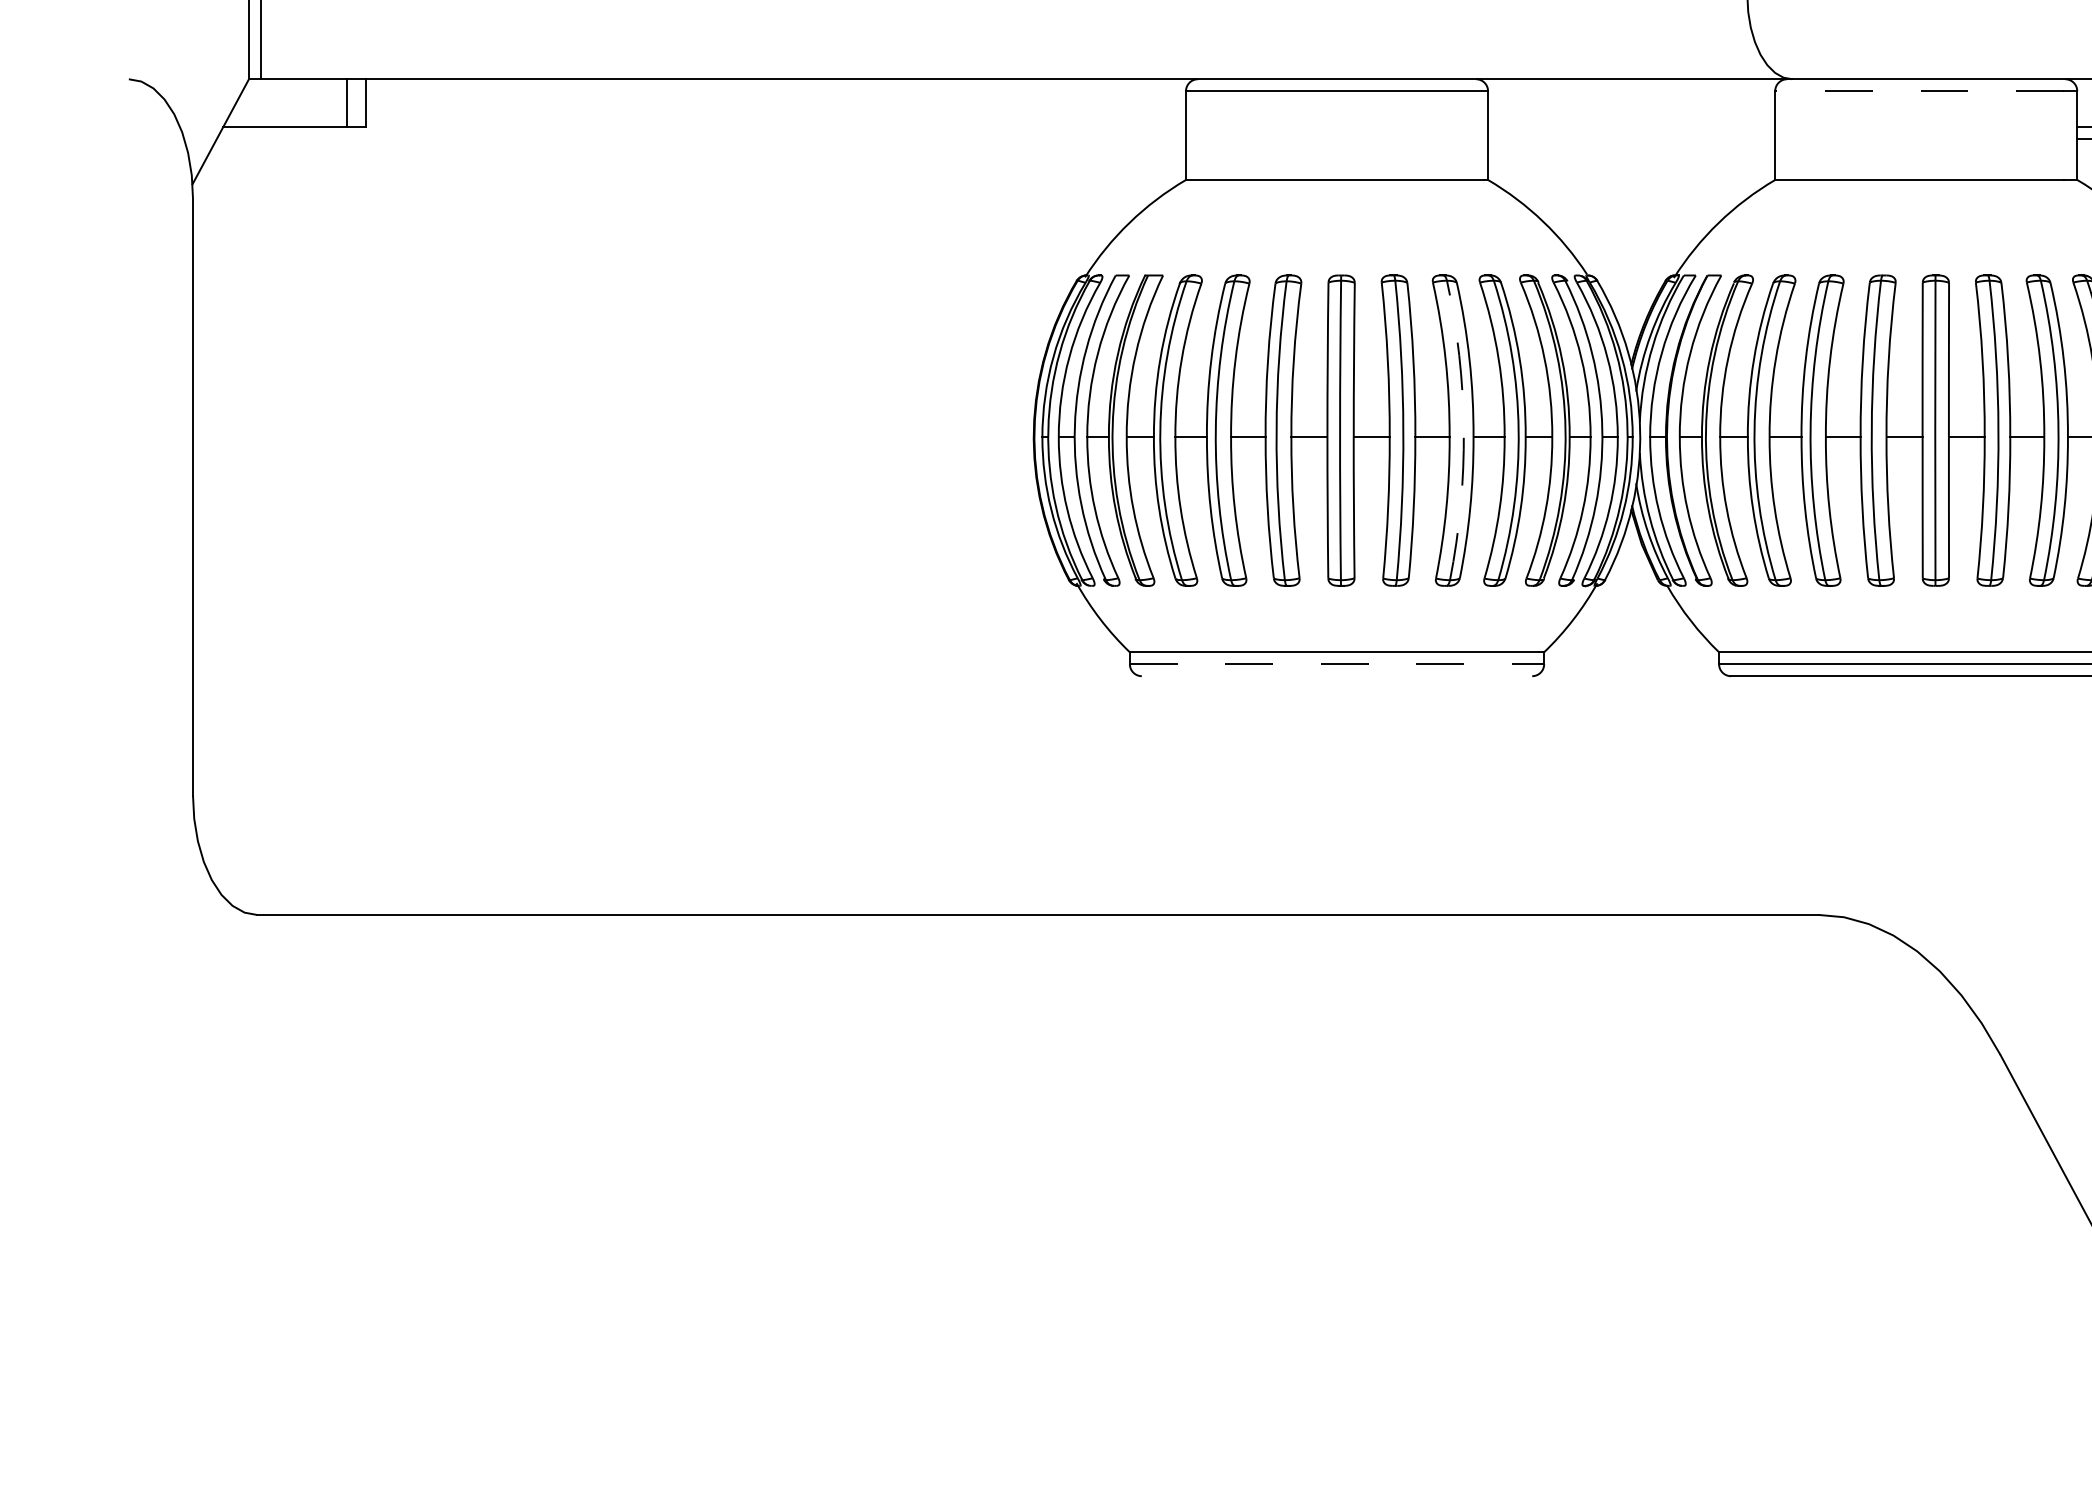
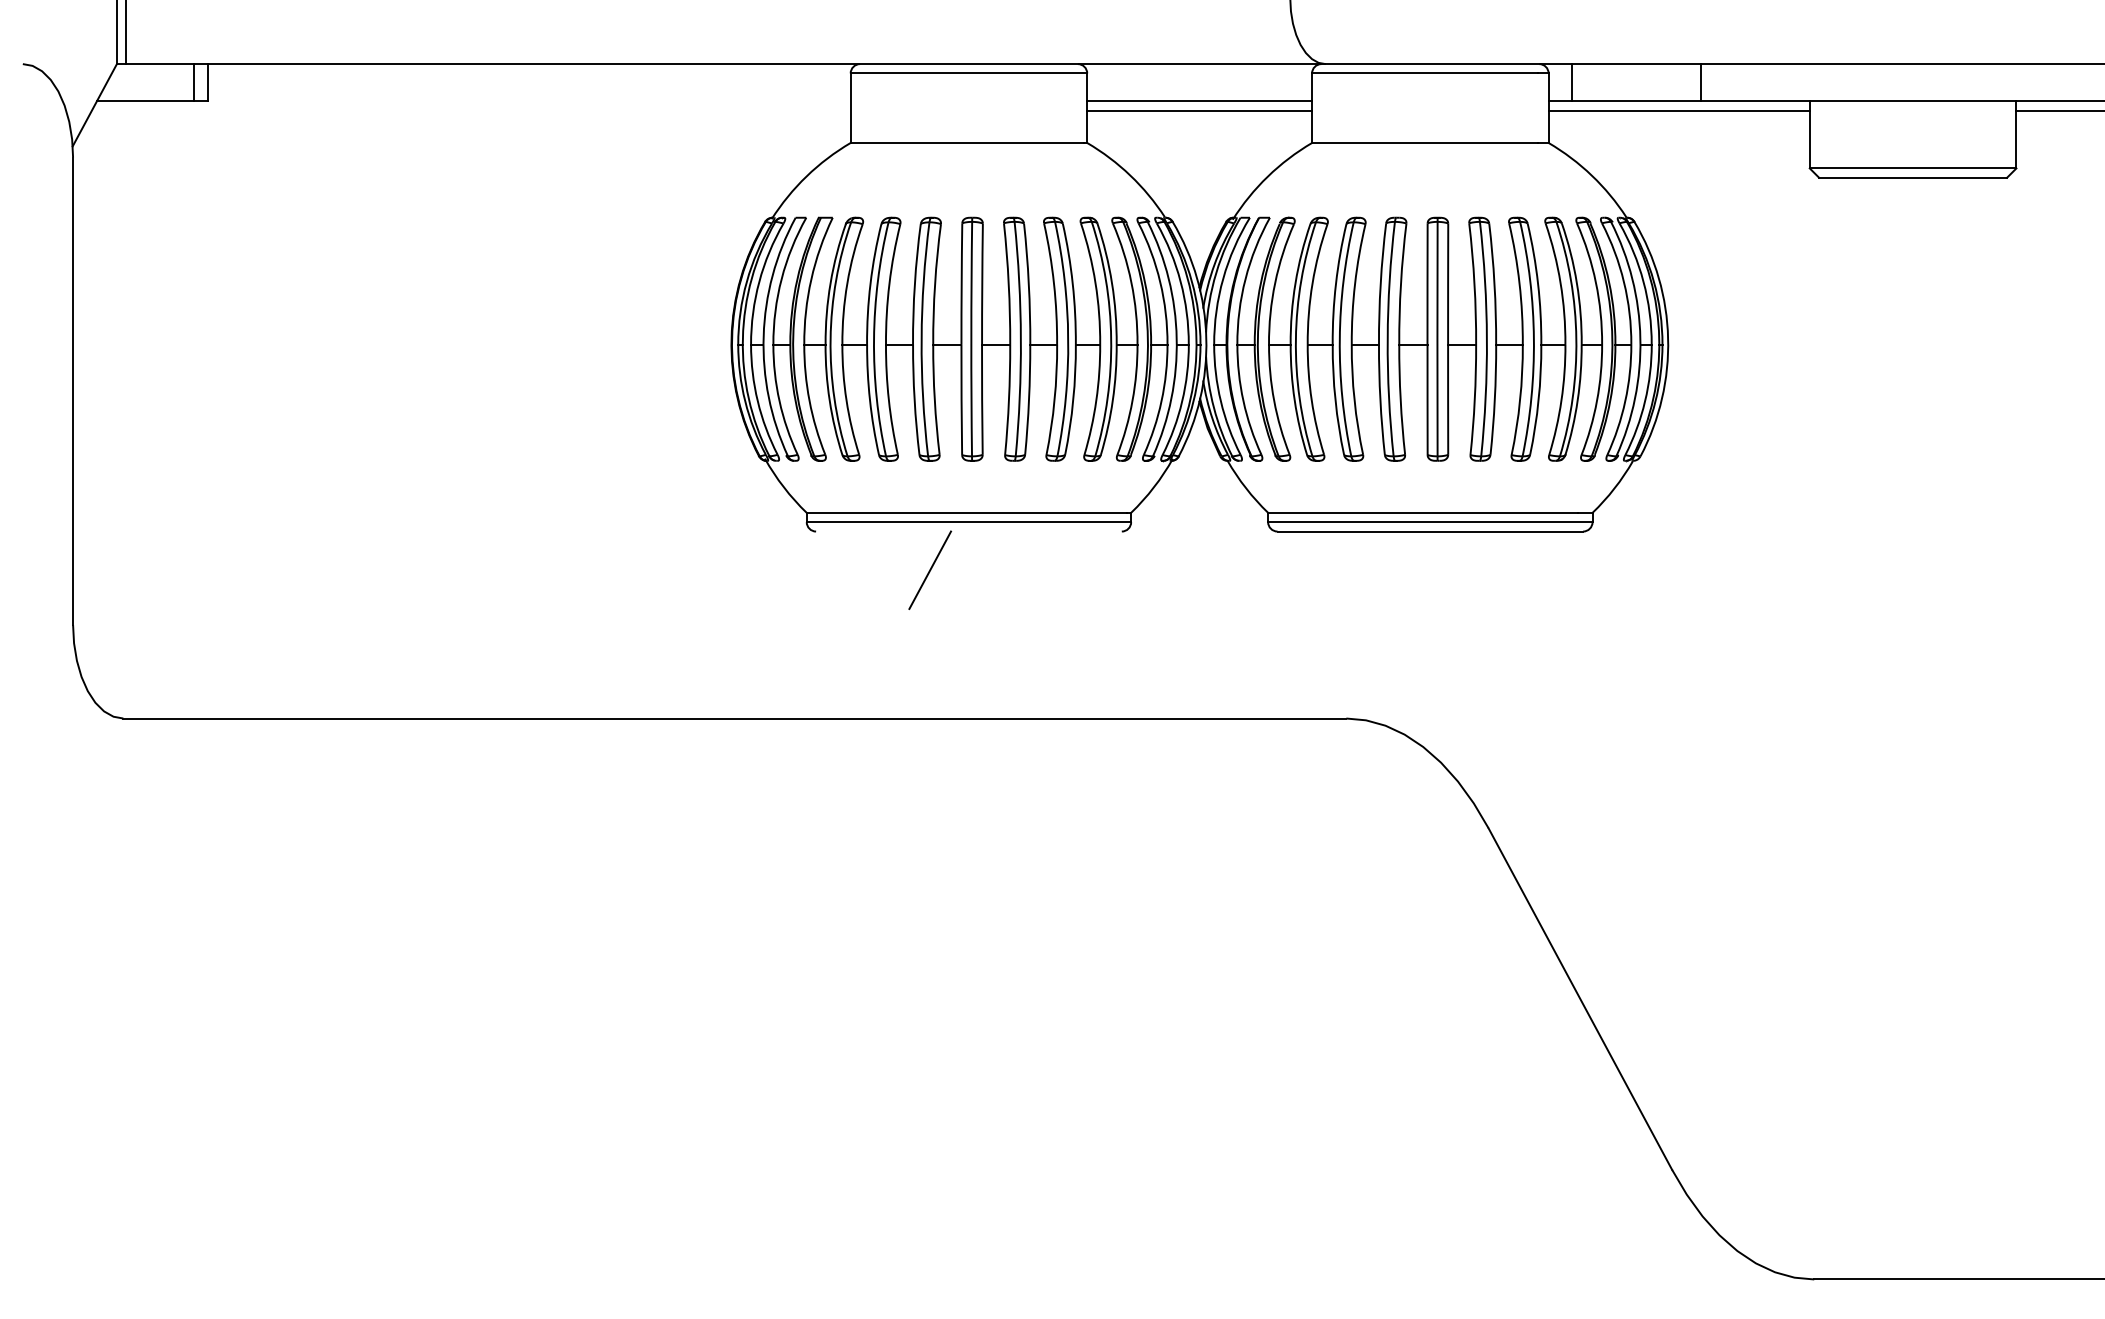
line: (1918, 91) -> (1424, 73), dashed -> solid
line: (1631, 127) -> (1199, 101), added
line: (1631, 138) -> (1199, 110), added
arc: (1464, 430) -> (1068, 339), dashed -> solid
line: (1337, 664) -> (969, 522), dashed -> solid
line: (1287, 724) -> (930, 569), added

